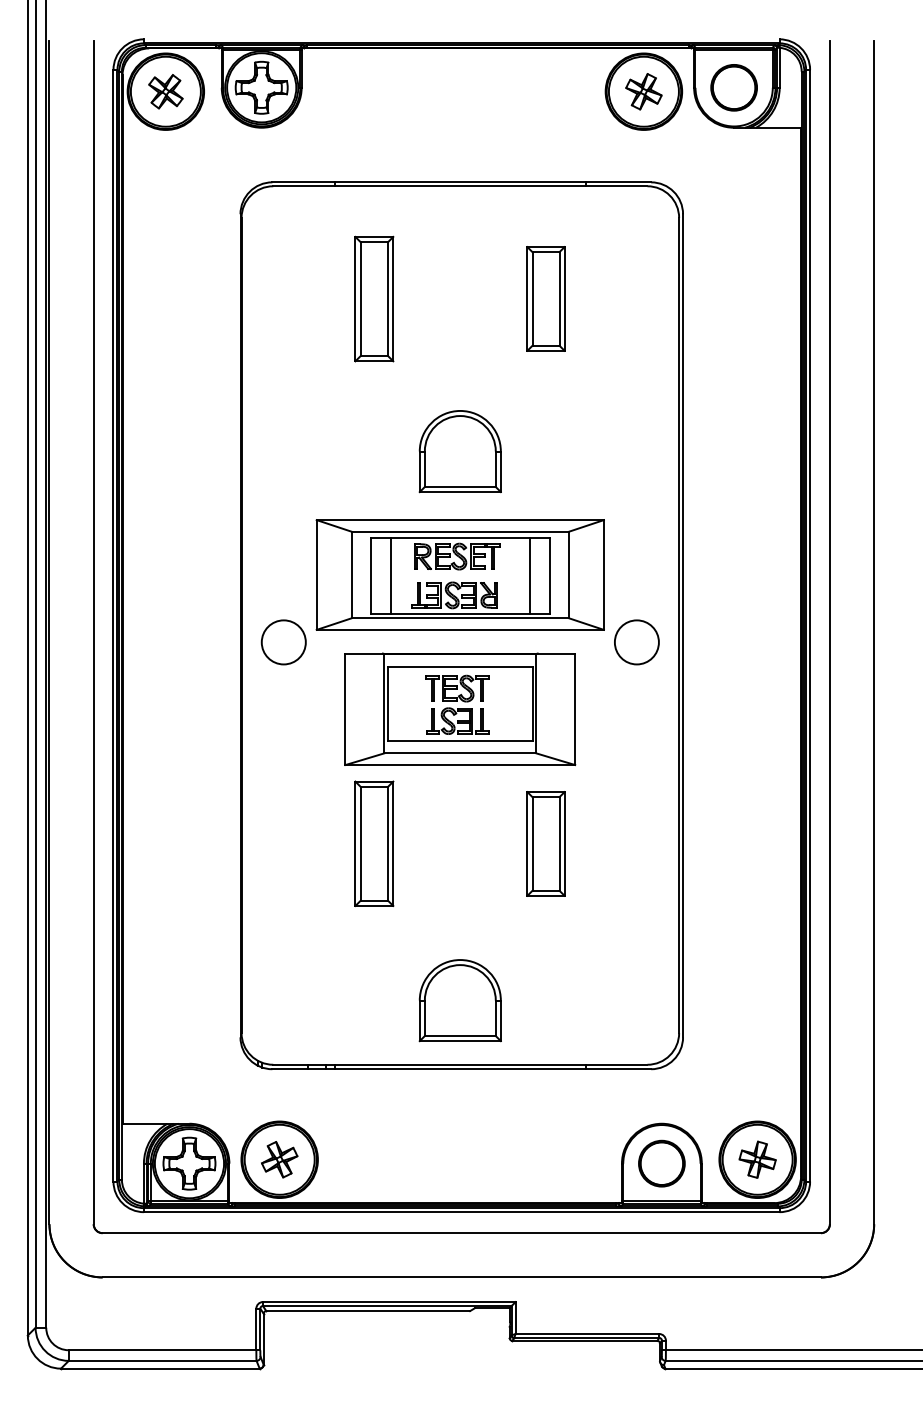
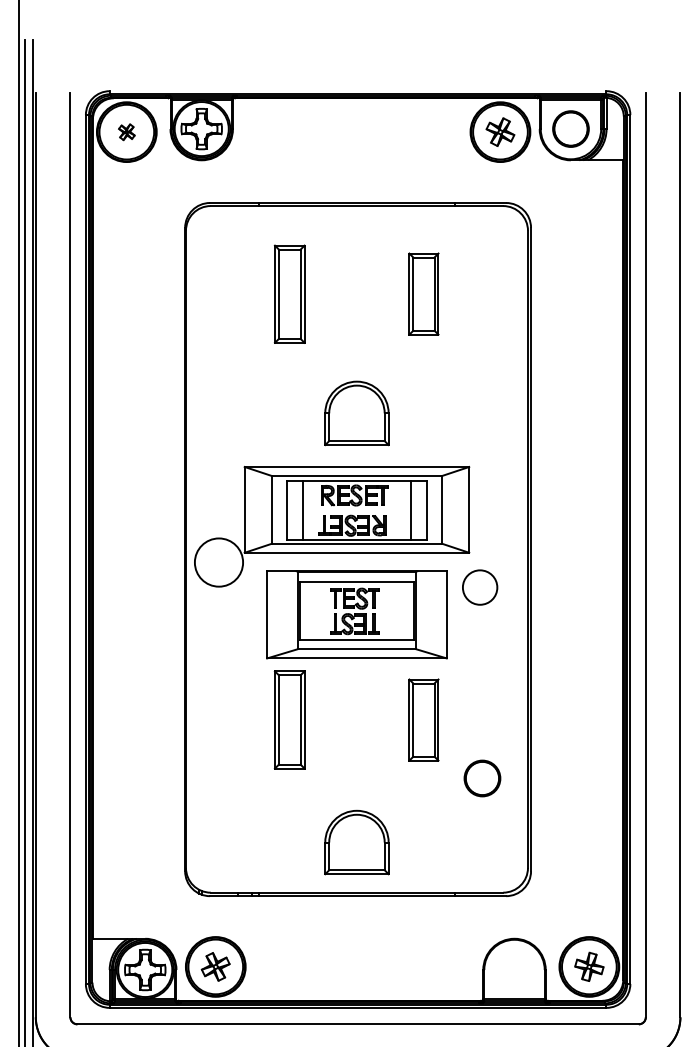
part: (165, 91) -> (126, 131), size x0.6
circle: (283, 642) -> (218, 562), size x1.4
circle: (636, 642) -> (479, 587), moved
part: (661, 1163) -> (482, 778), moved

